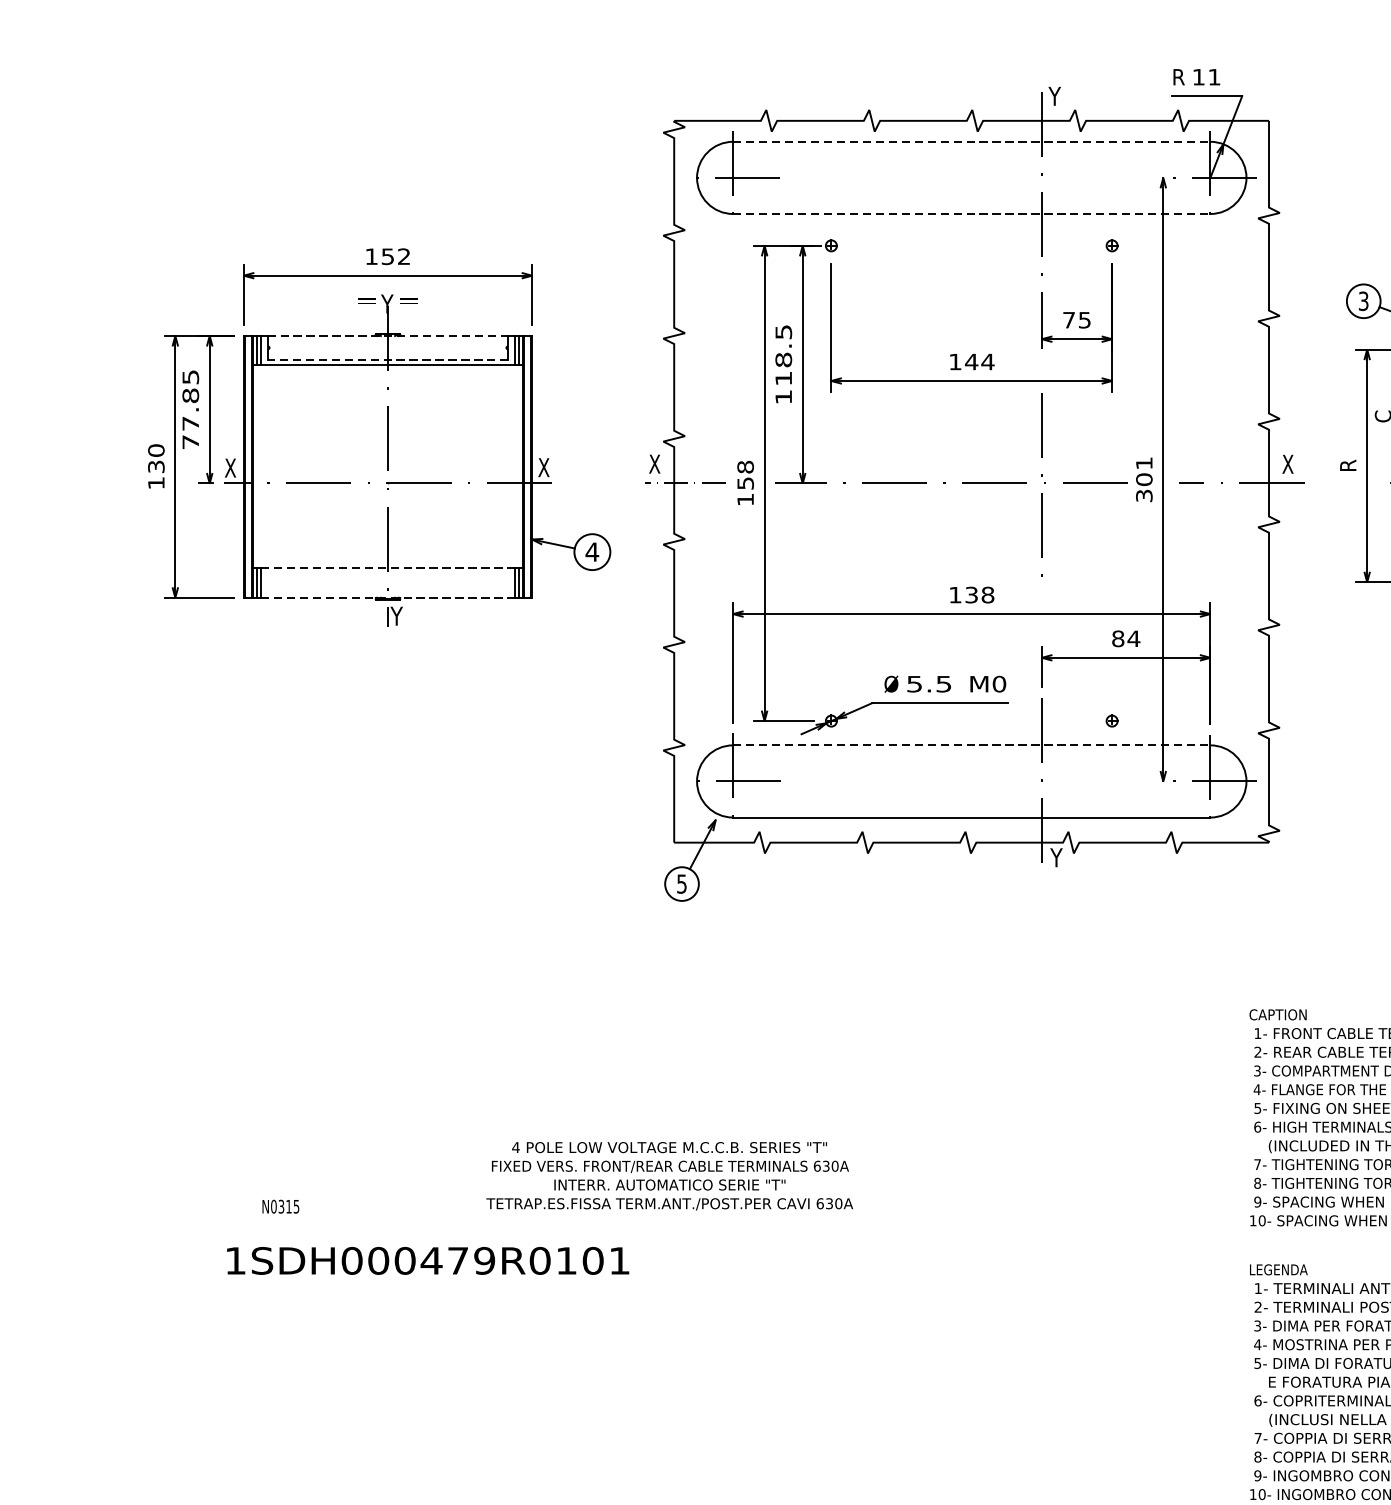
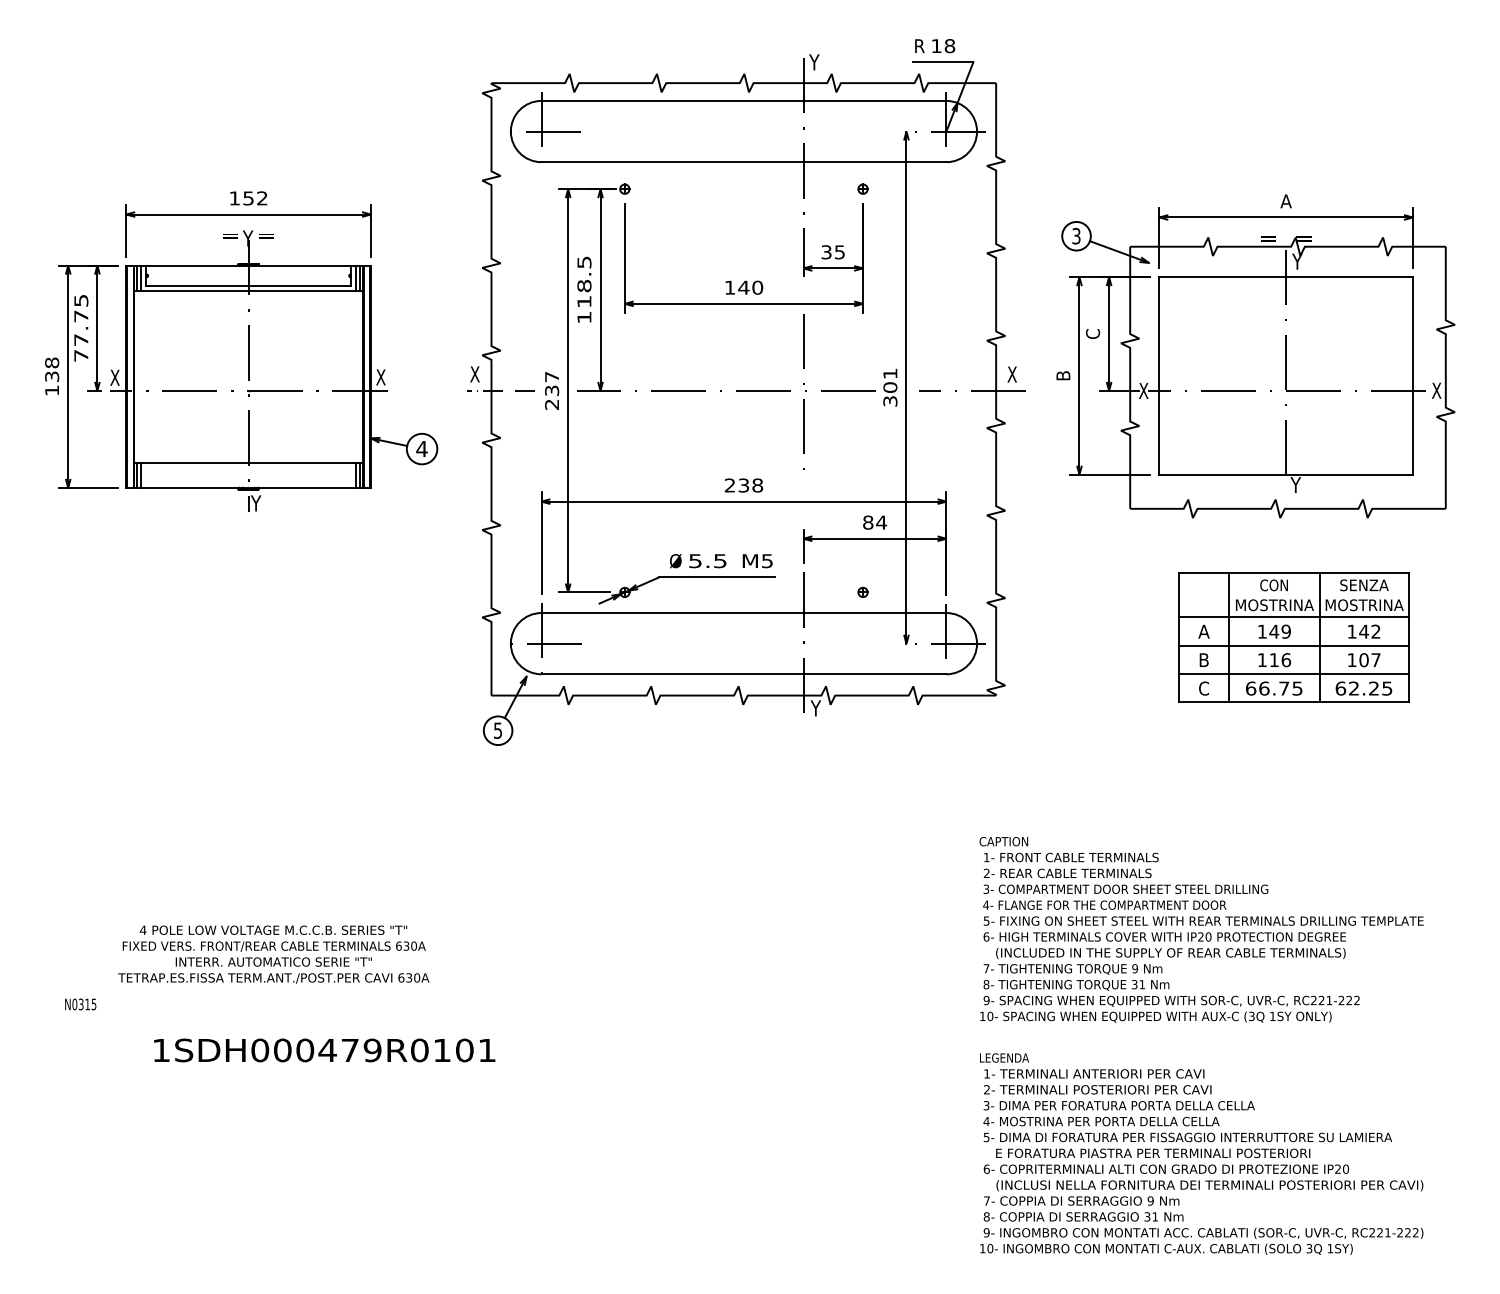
text: (1214, 77) -> (949, 46), 11 -> 18
line: (972, 141) -> (744, 100), dashed -> solid
line: (972, 214) -> (744, 162), dashed -> solid
text: (1069, 320) -> (826, 252), 75 -> 35
line: (388, 335) -> (249, 265), dashed -> solid
line: (387, 359) -> (248, 285), dashed -> solid
text: (987, 361) -> (757, 287), 144 -> 140
text: (190, 395) -> (81, 316), 77.85 -> 77.75
text: (155, 450) -> (51, 362), 130 -> 138
text: (1348, 464) -> (1063, 374), R -> B
text: (746, 483) -> (552, 390), 158 -> 237
line: (387, 567) -> (248, 462), dashed -> solid
text: (954, 595) -> (729, 485), 138 -> 238
line: (387, 597) -> (248, 487), dashed -> solid
text: (999, 684) -> (767, 561), M0 -> M5
line: (972, 745) -> (744, 613), dashed -> solid
text: (669, 1176) -> (273, 954), moved
text: (280, 1206) -> (80, 1004), moved
text: (427, 1260) -> (324, 1050), moved

